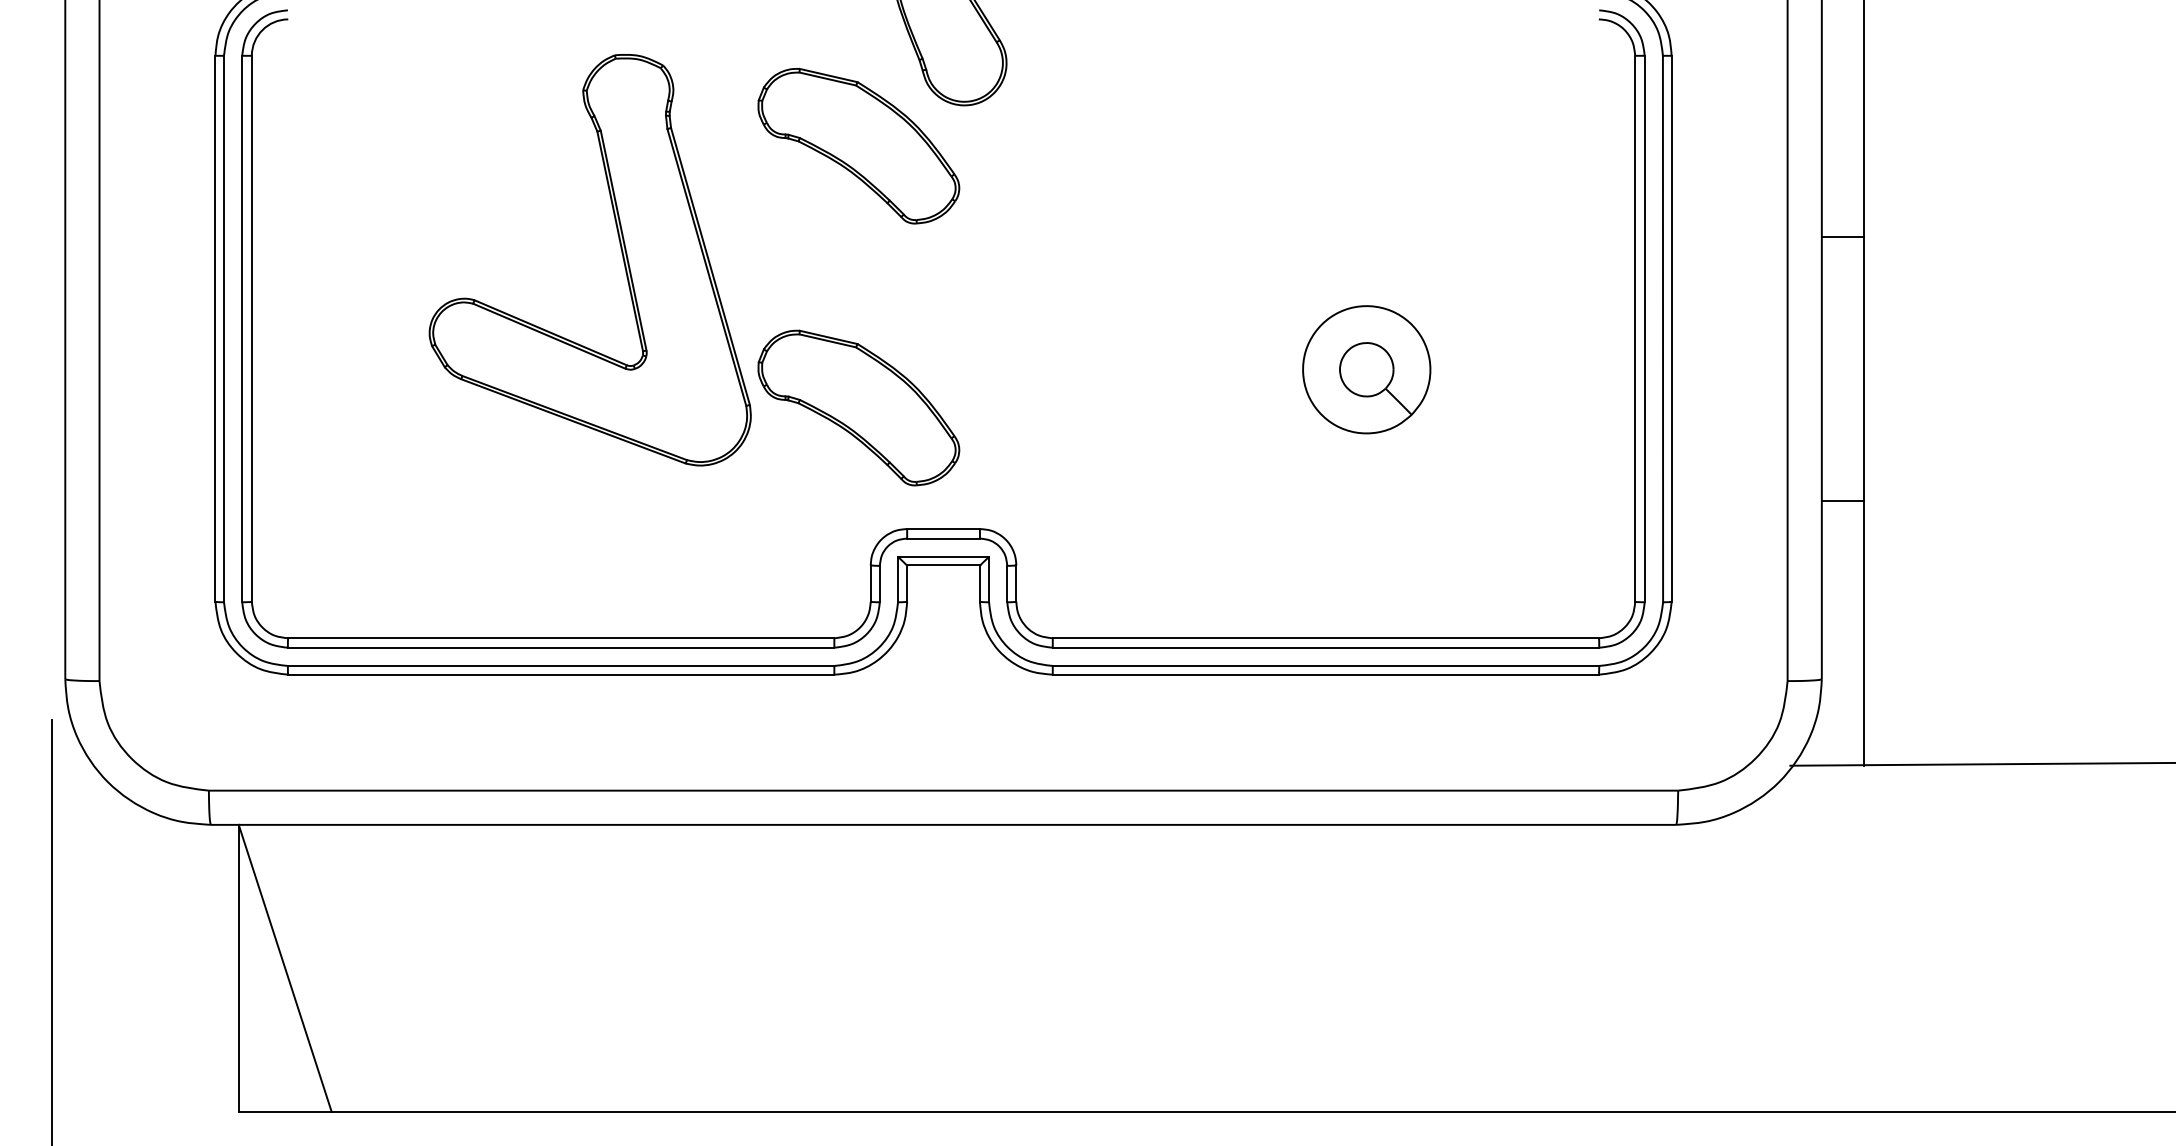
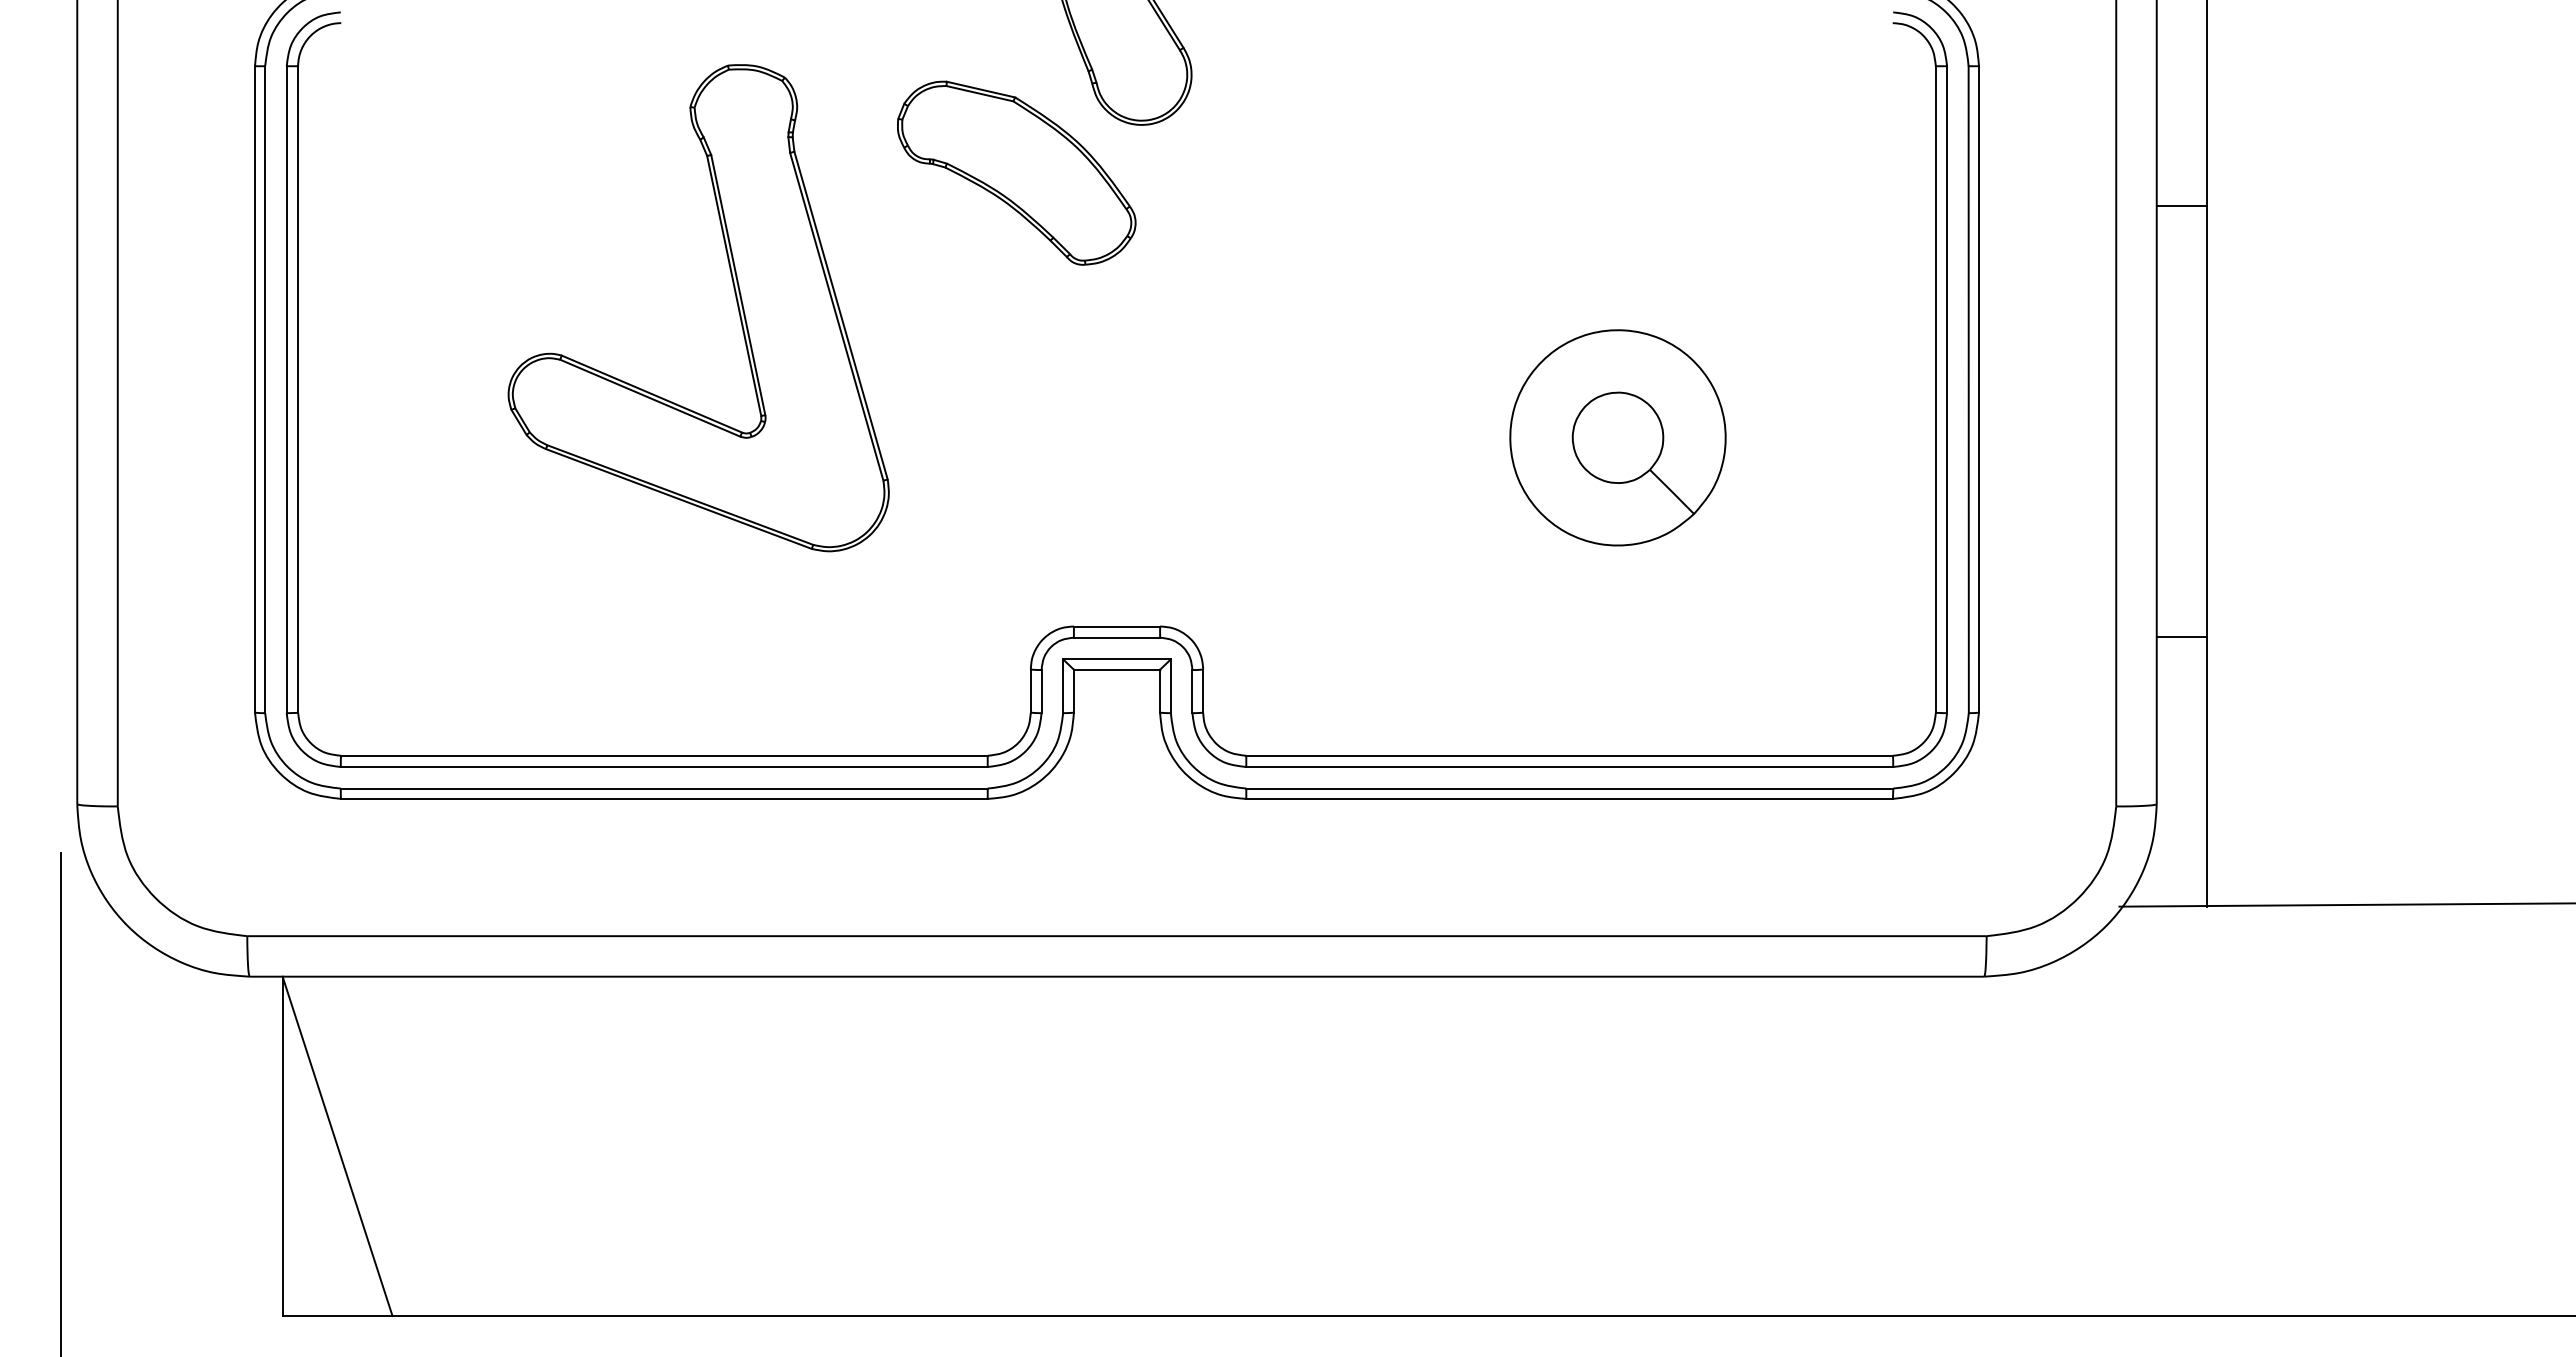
line: (1842, 237) -> (2181, 206), moved
part: (1366, 369) -> (1617, 437), size x1.43
part: (858, 407) -> (1016, 482), removed
line: (1842, 501) -> (2181, 637), moved

